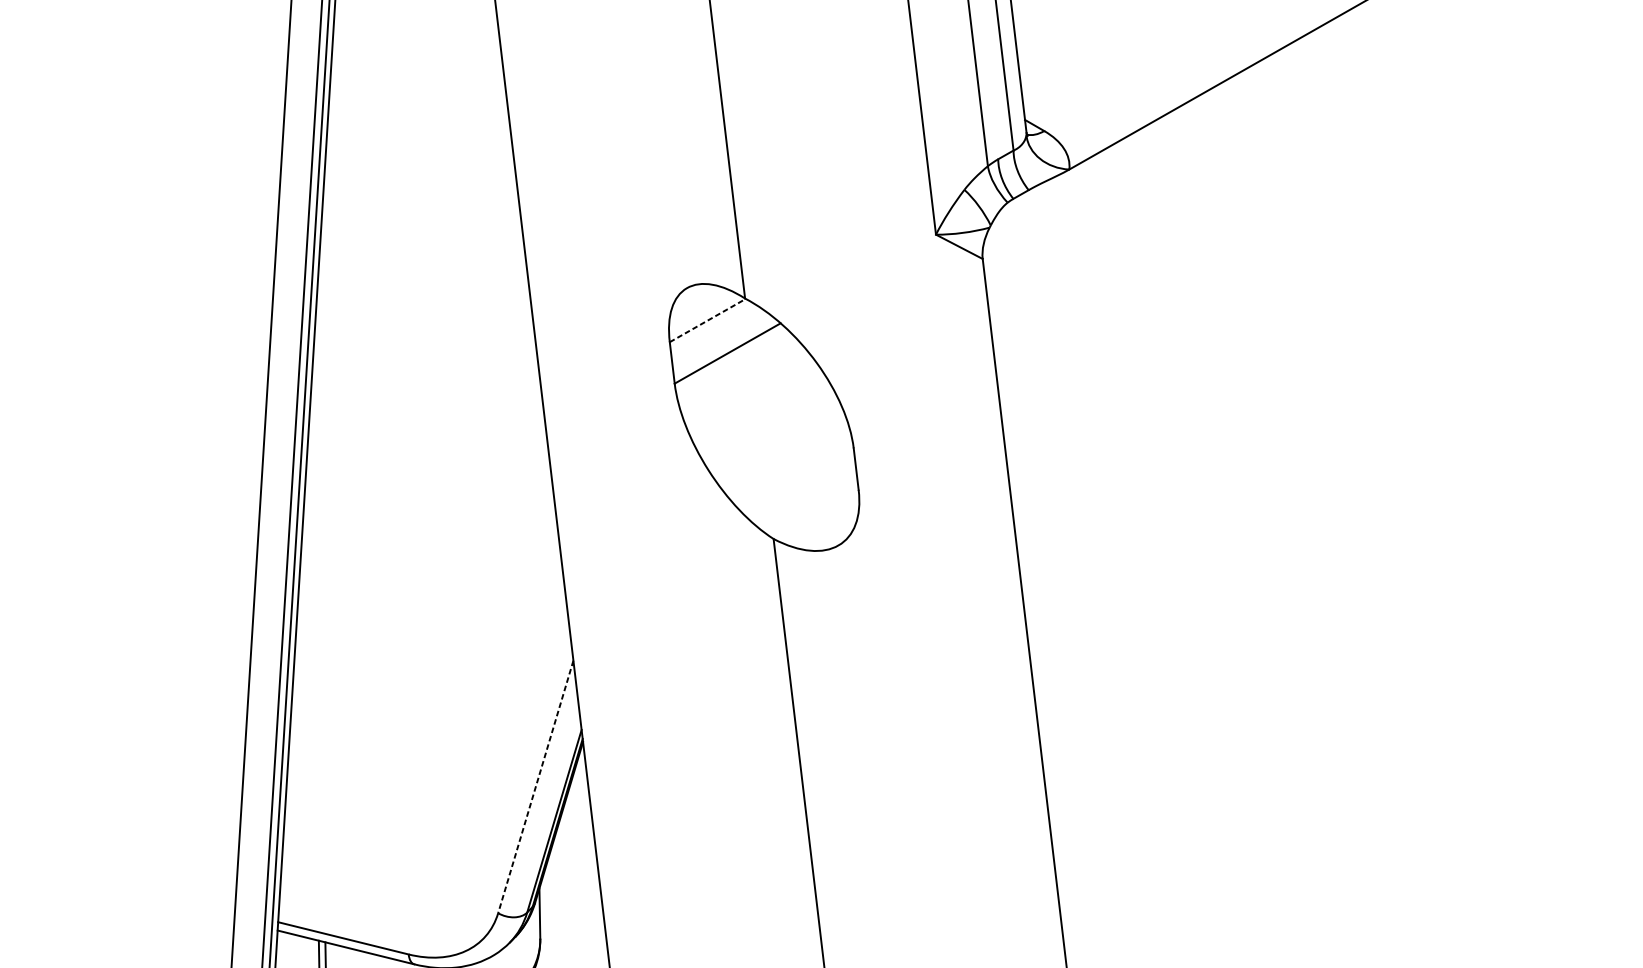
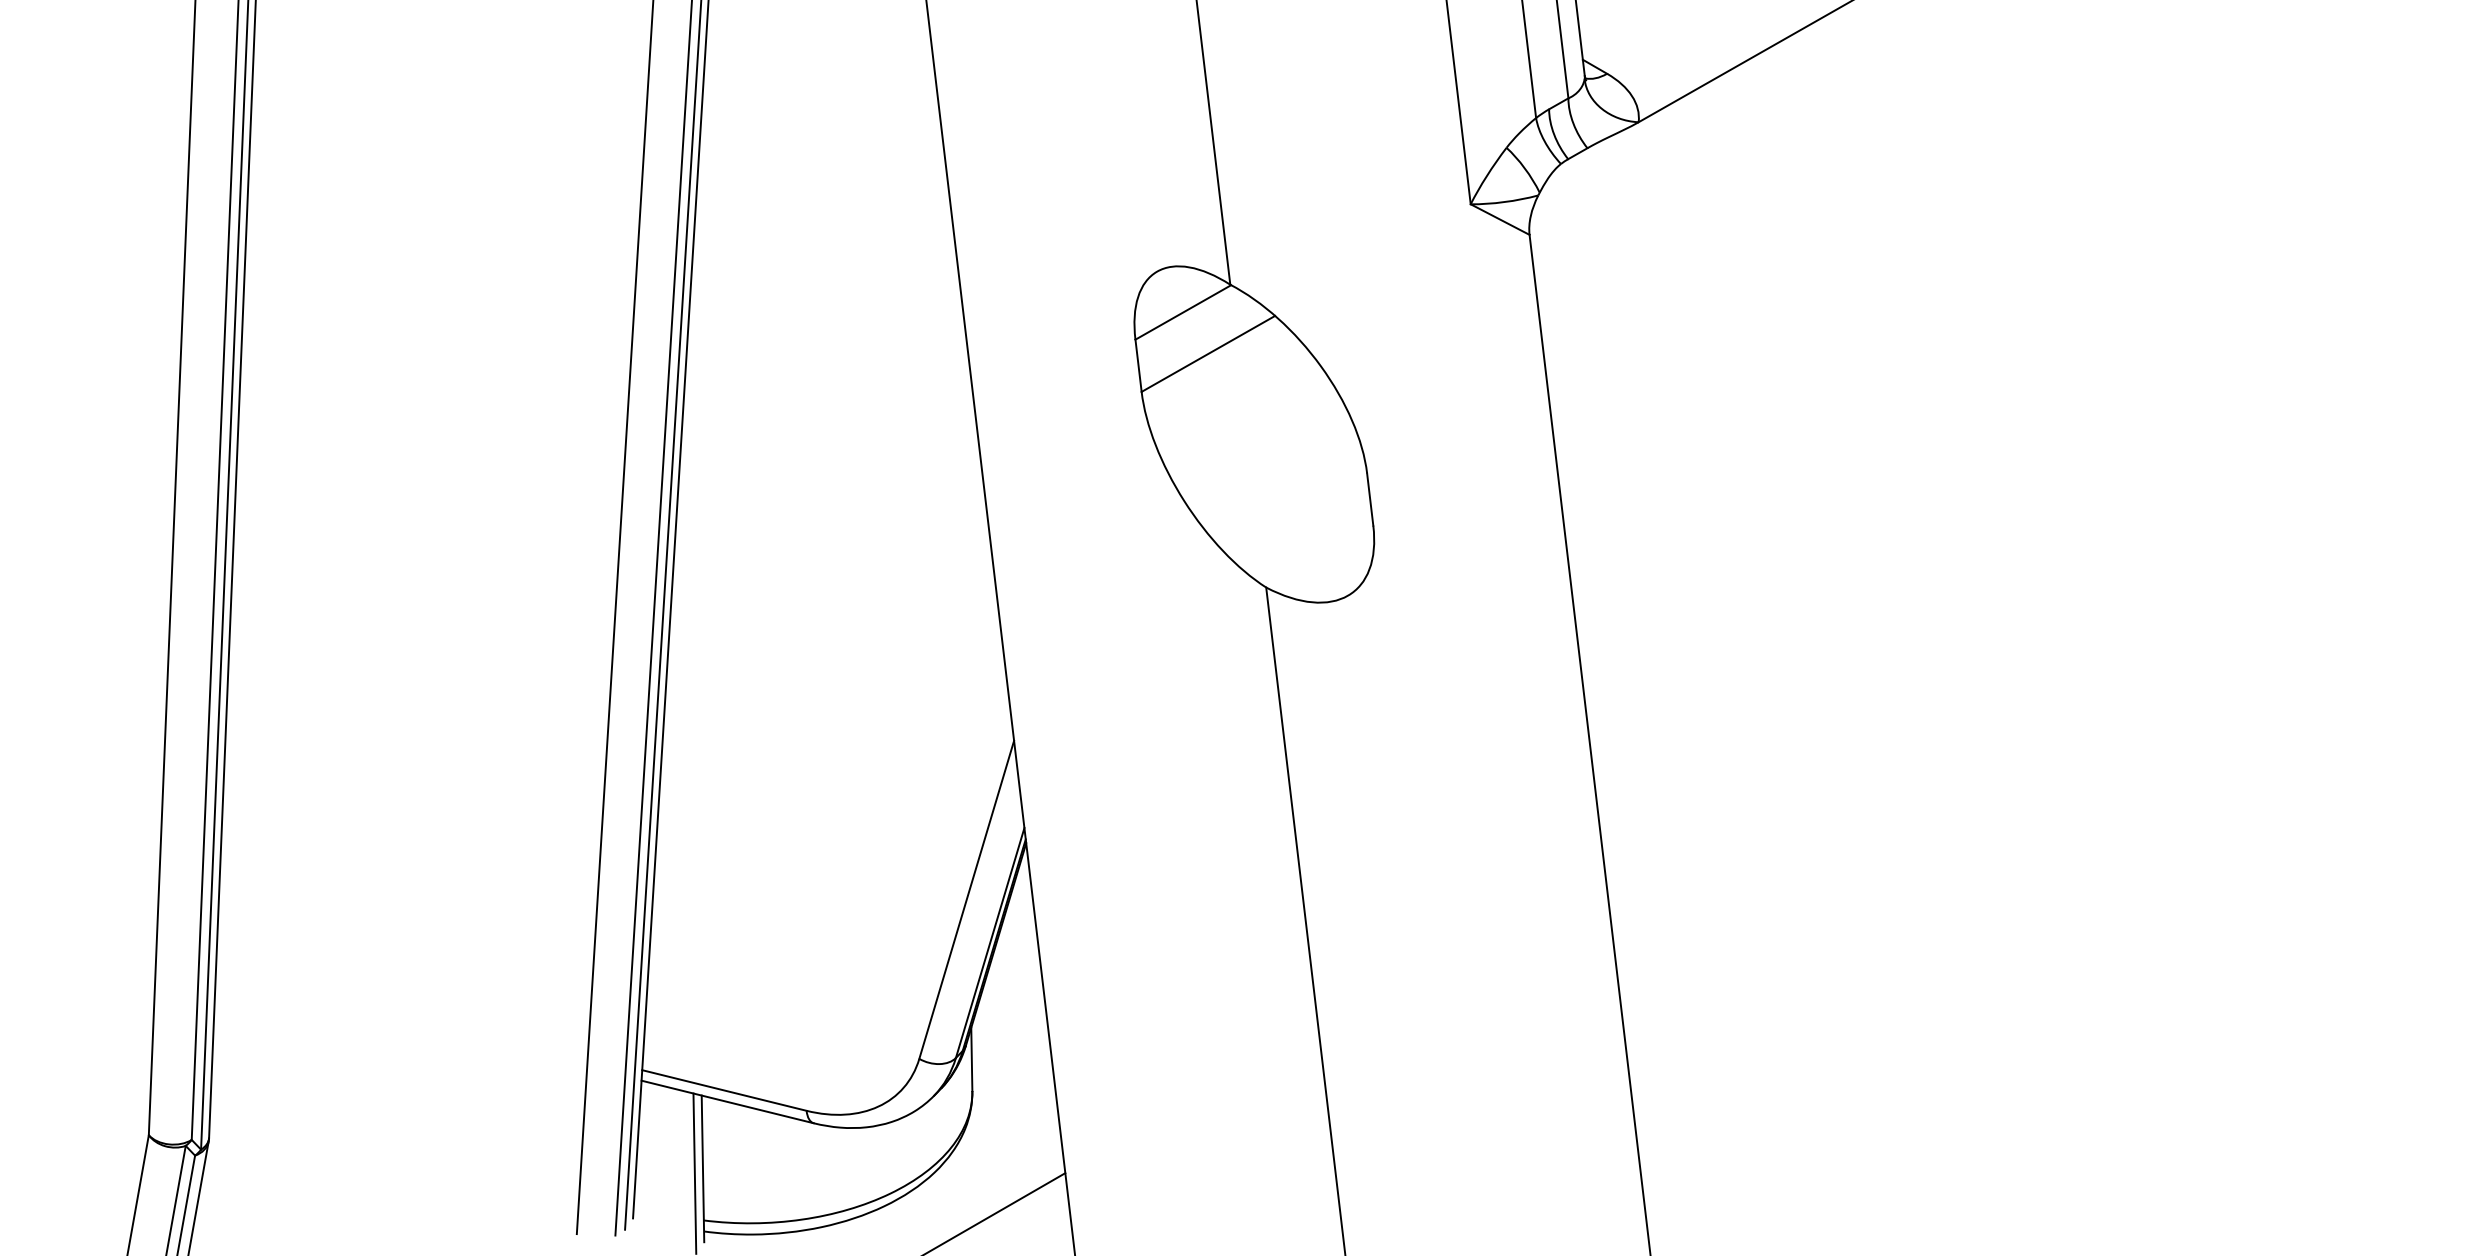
line: (707, 320) -> (1183, 312), dashed -> solid
line: (535, 786) -> (966, 899), dashed -> solid

